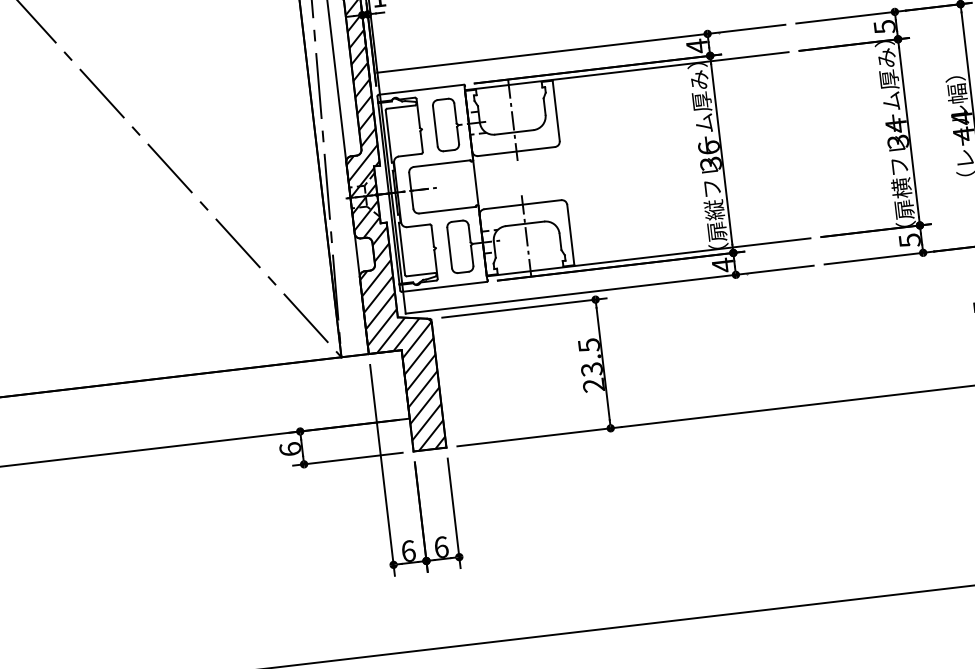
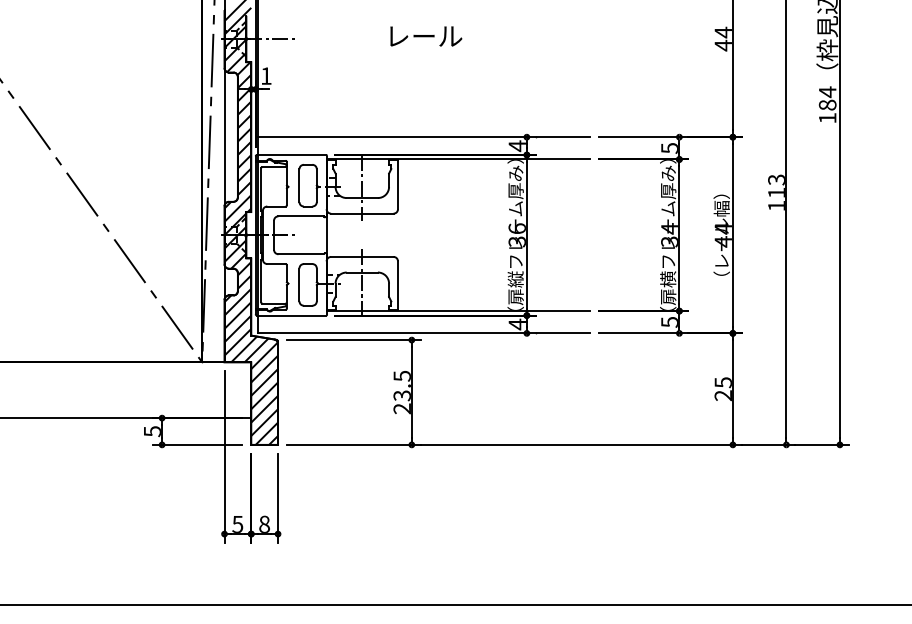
text: (289, 449) -> (151, 431), 6 -> 5
text: (441, 546) -> (264, 523), 6 -> 8
text: (408, 550) -> (237, 523), 6 -> 5

